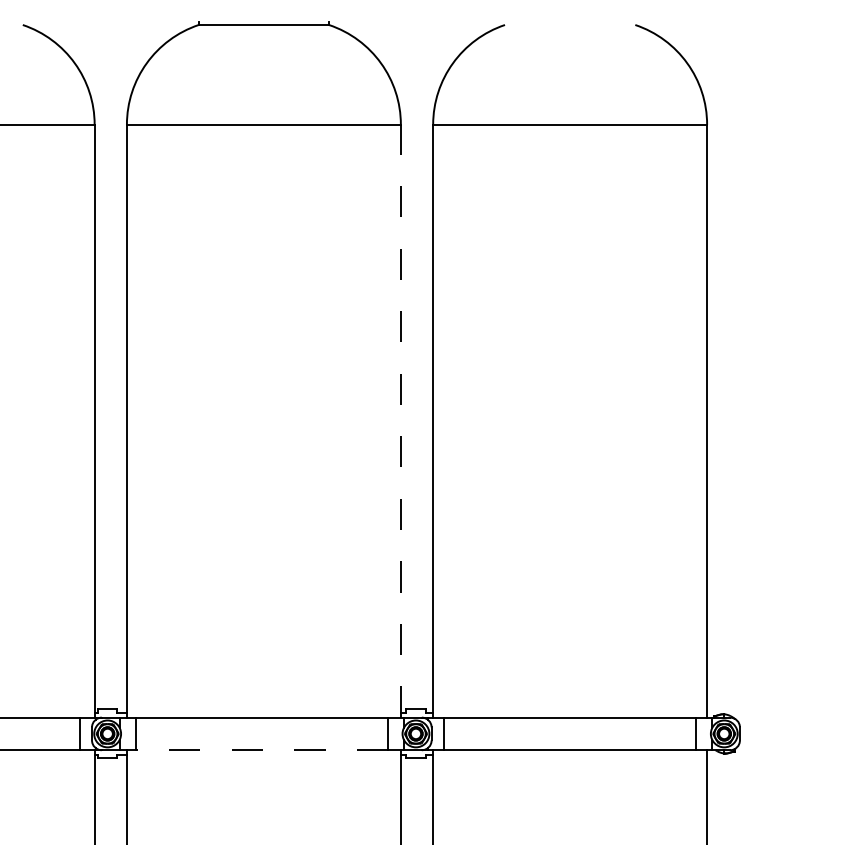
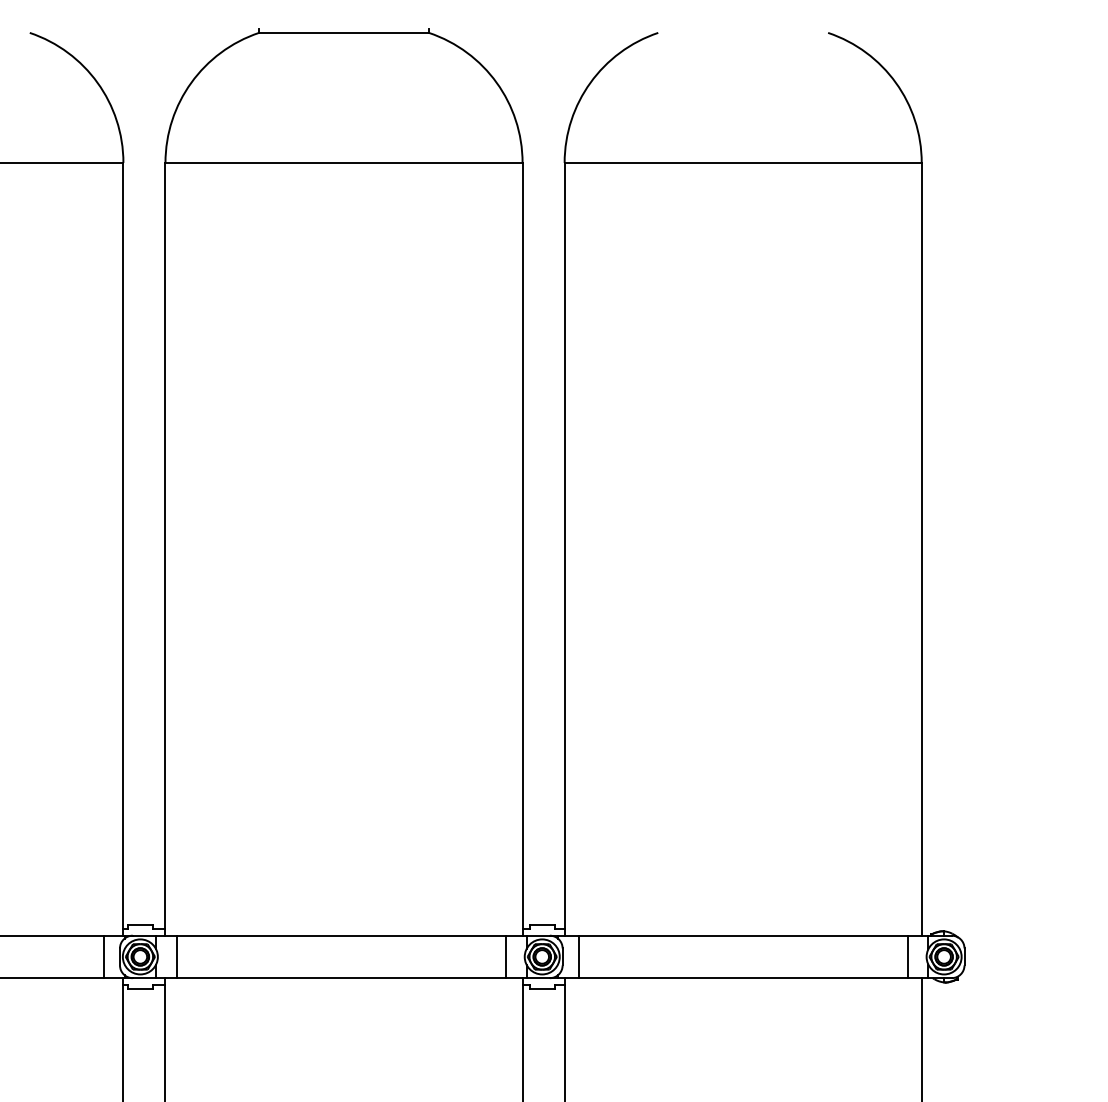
line: (400, 420) -> (522, 548), dashed -> solid
line: (261, 750) -> (341, 978), dashed -> solid

